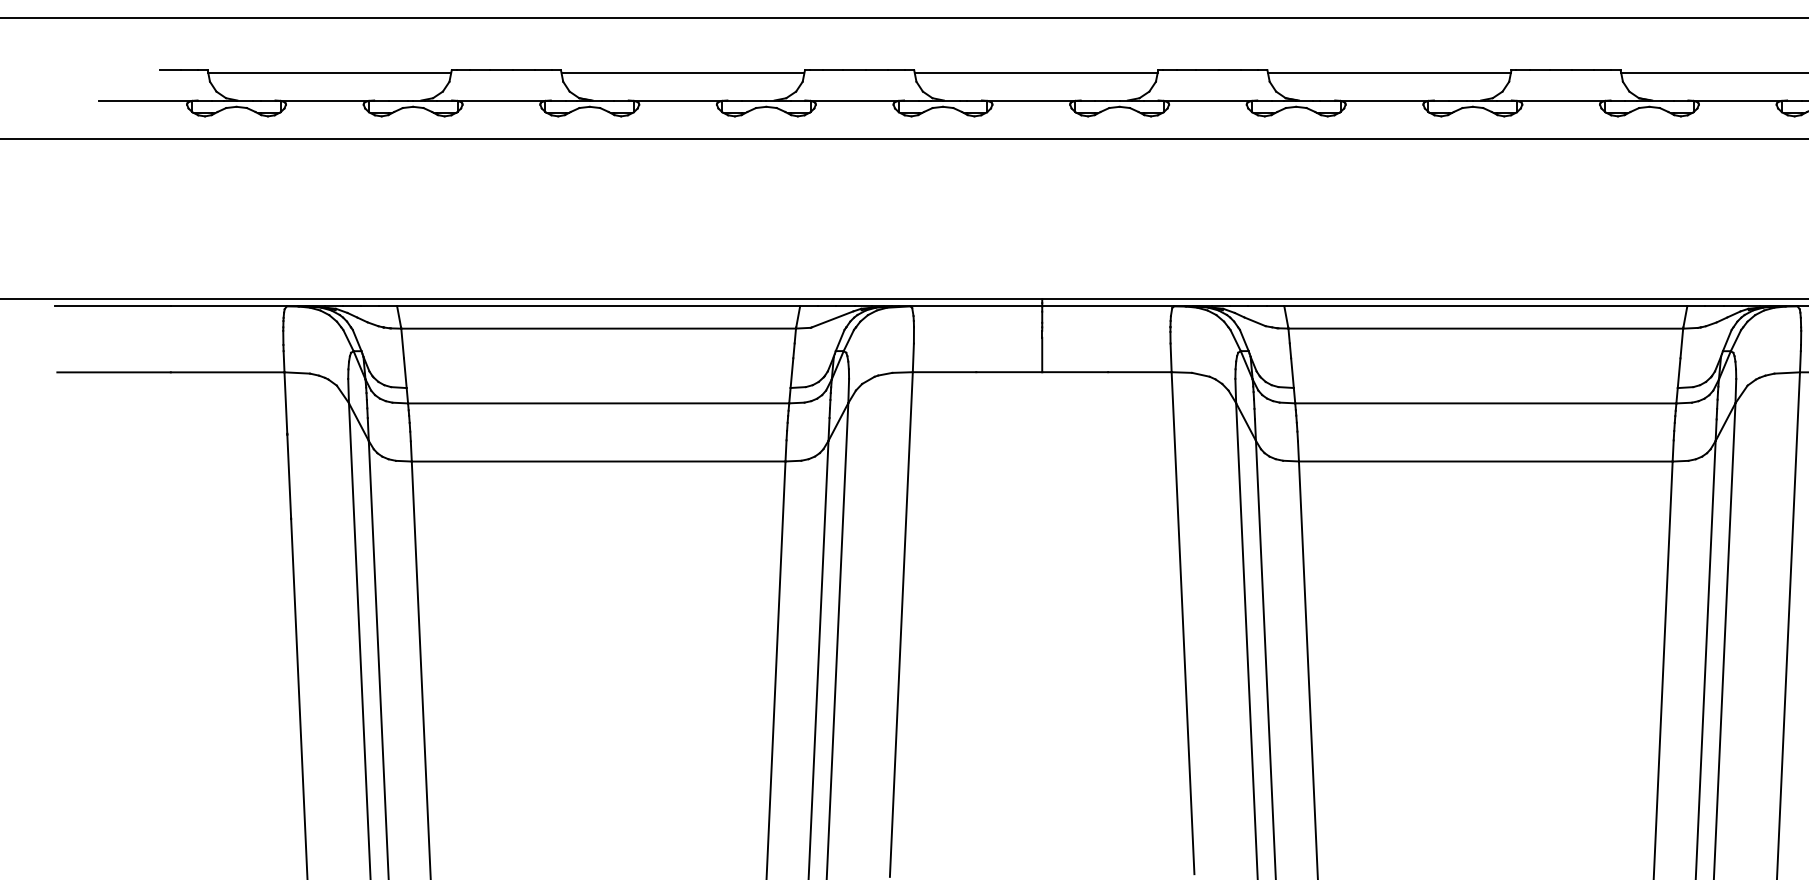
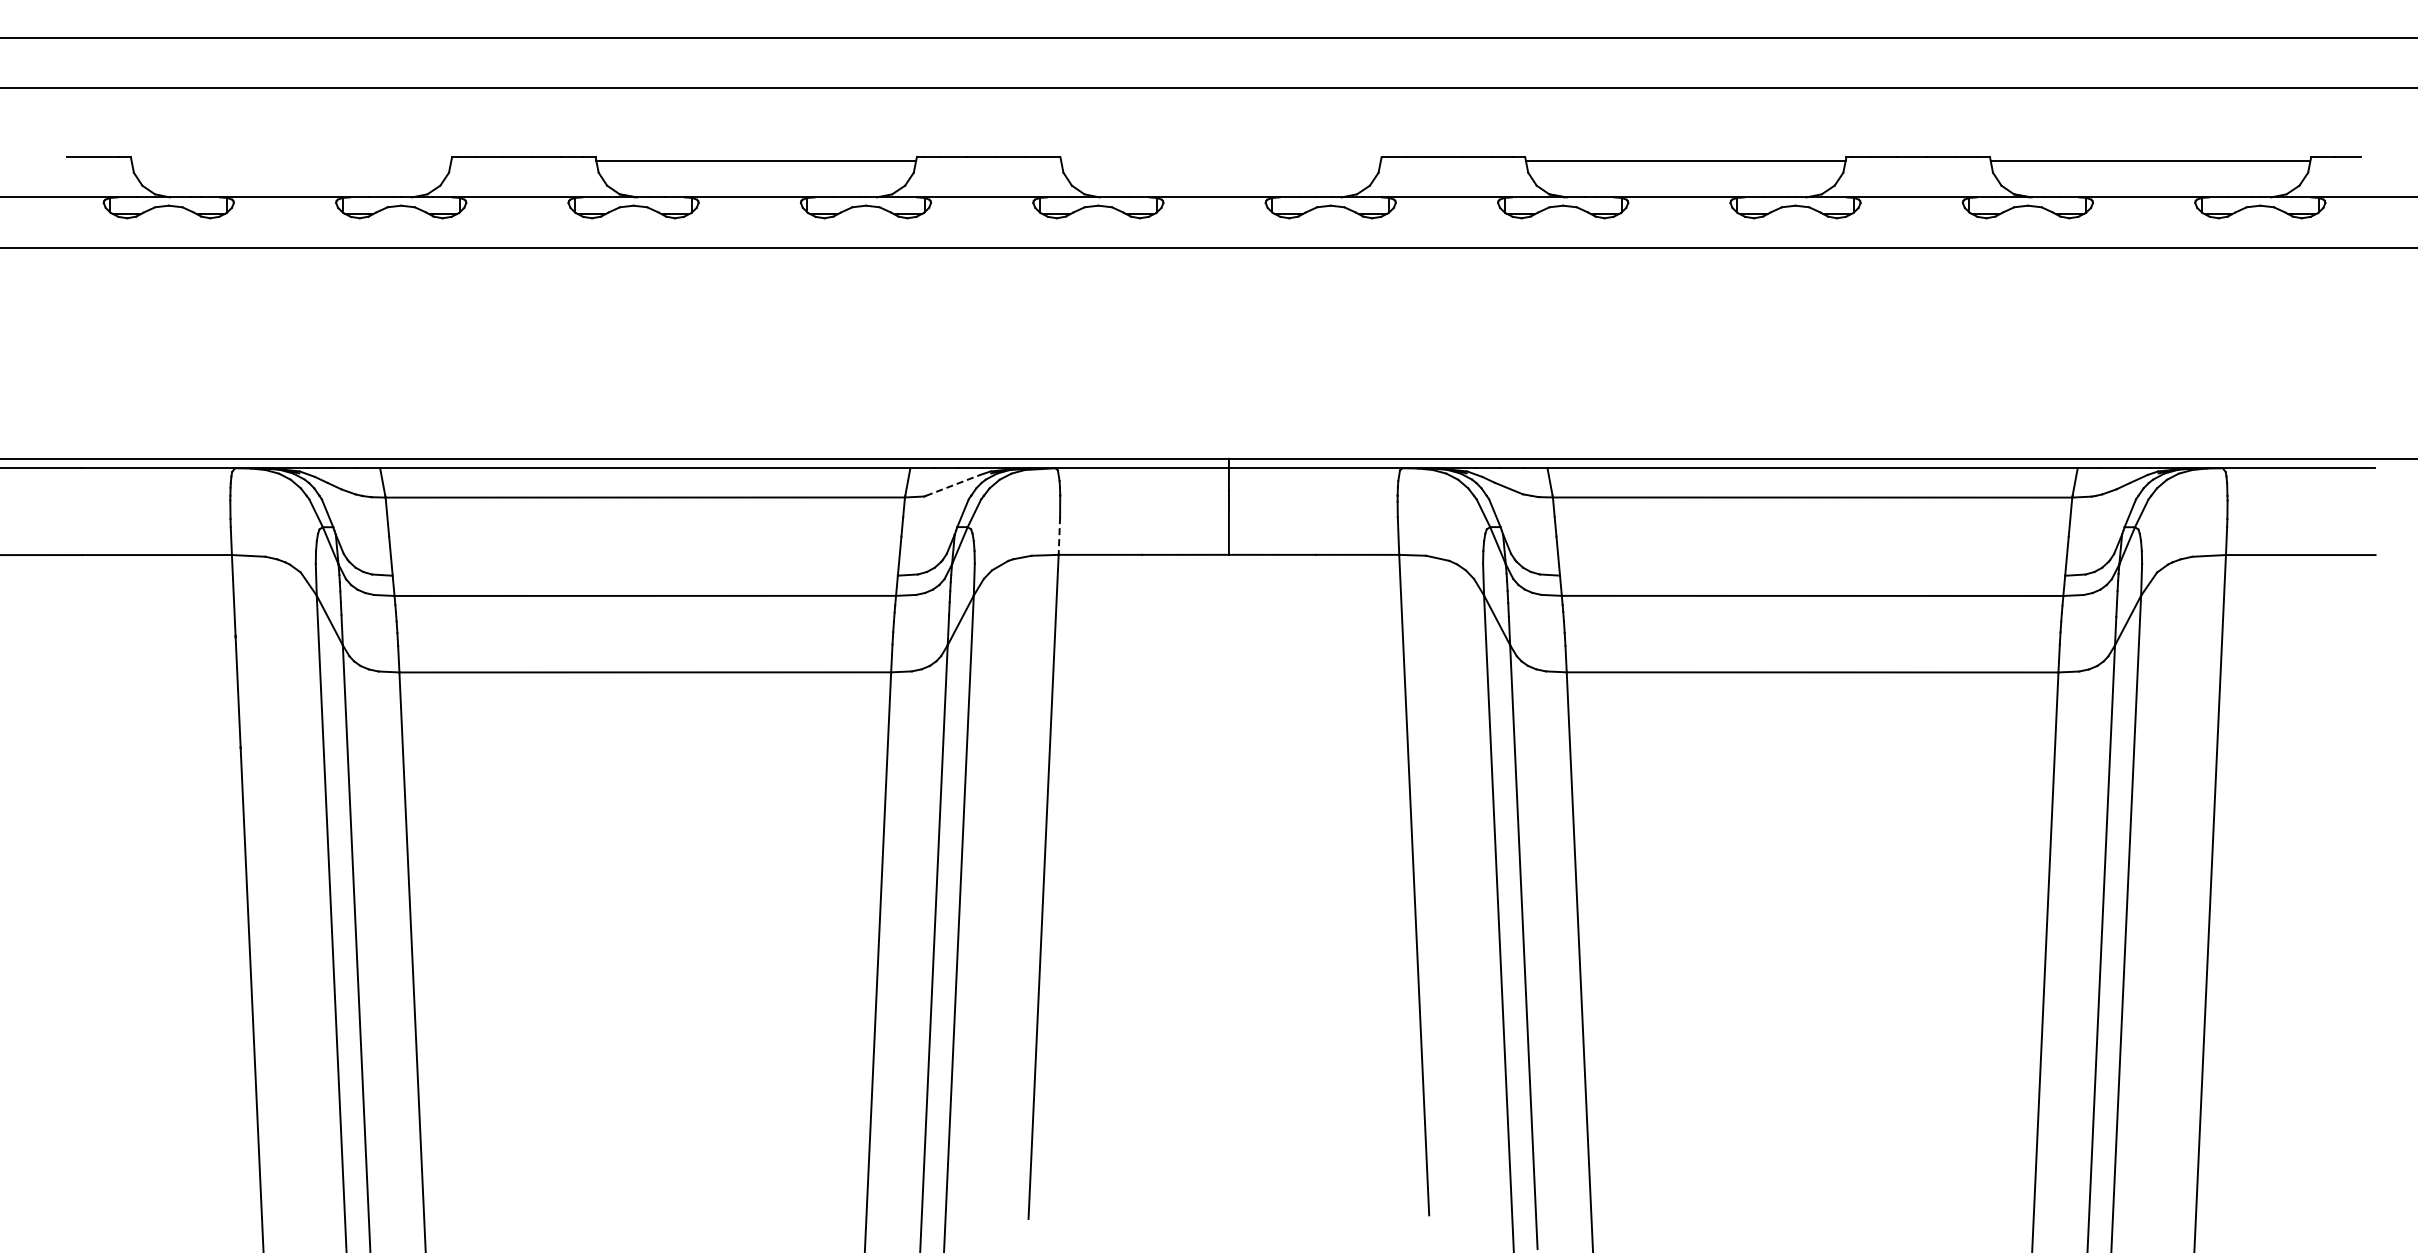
line: (329, 73) -> (291, 161), removed
line: (1035, 73) -> (1220, 161), removed
line: (832, 319) -> (953, 485), solid -> dashed
line: (913, 358) -> (1059, 536), solid -> dashed

